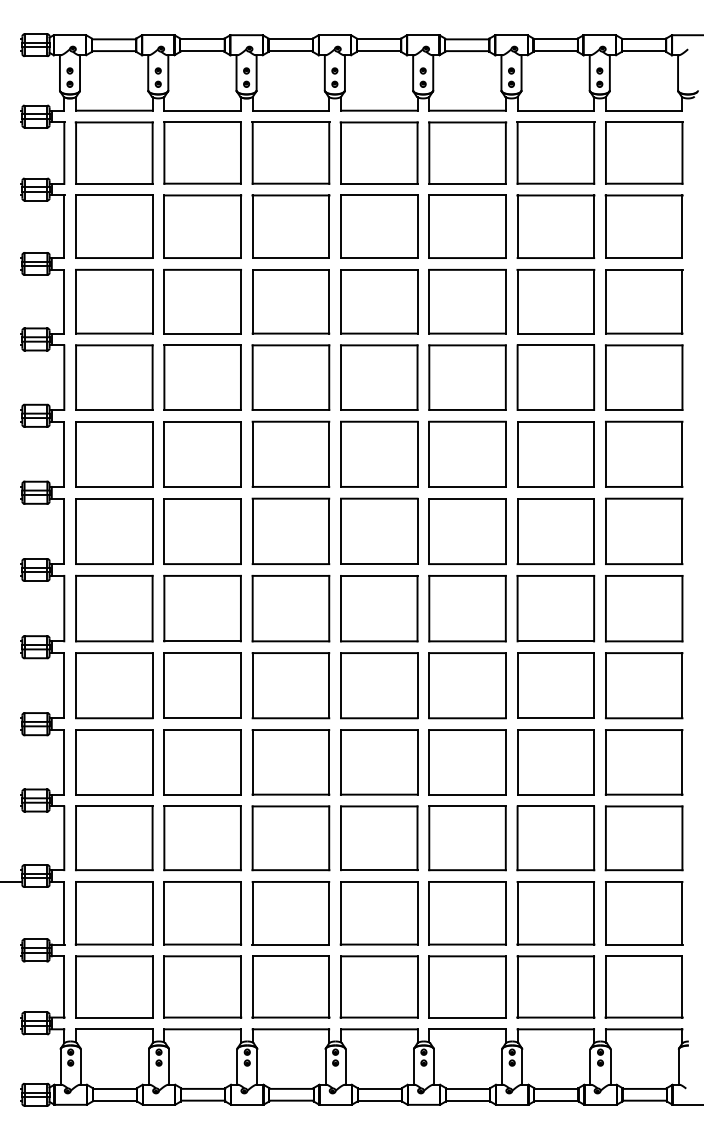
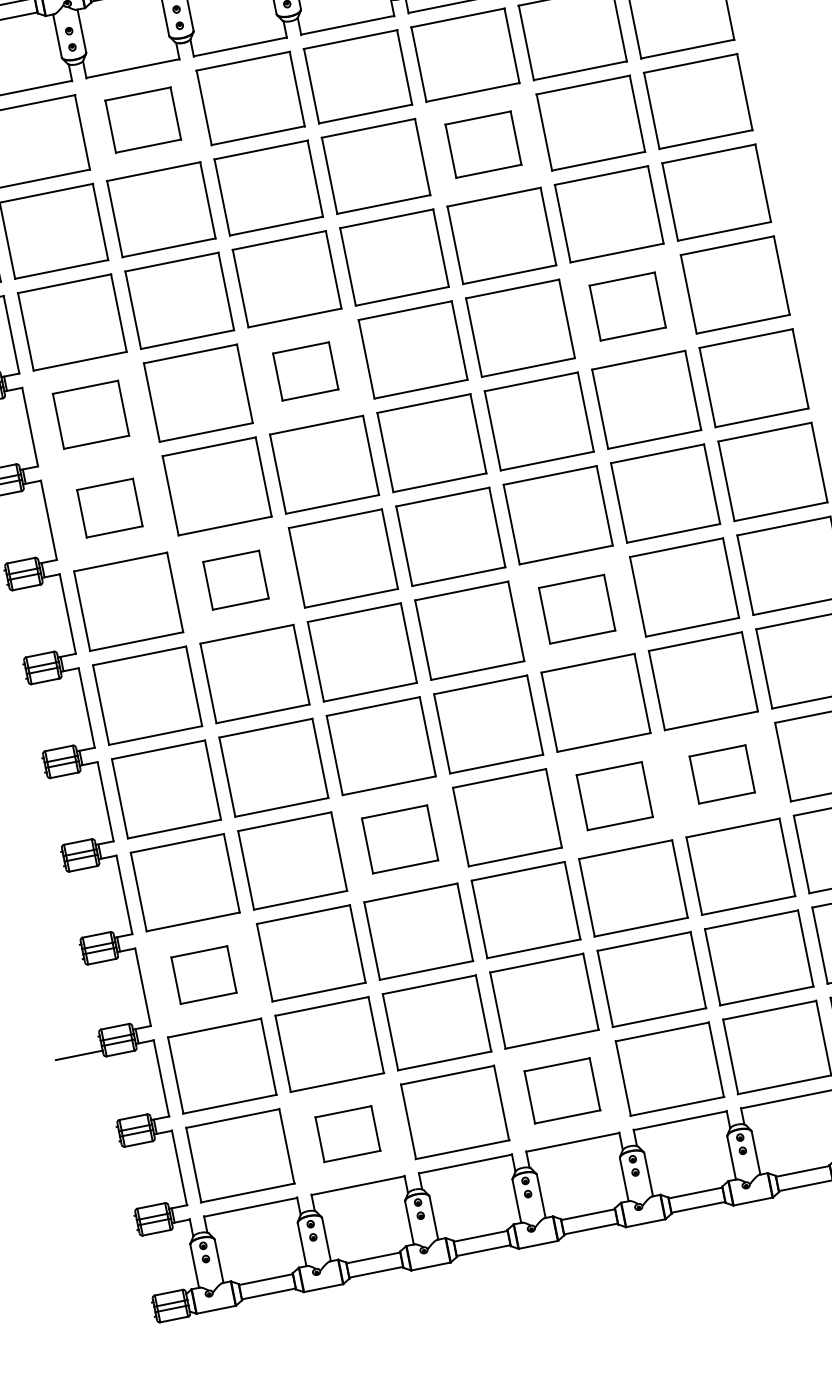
part: (202, 152) -> (142, 119), size x0.7
part: (467, 226) -> (483, 144), size x0.7
part: (114, 377) -> (91, 414), size x0.7
part: (290, 377) -> (305, 371), size x0.6
part: (555, 377) -> (627, 306), size x0.7
part: (114, 454) -> (110, 508), size x0.6
part: (202, 531) -> (235, 580), size x0.6
part: (467, 608) -> (577, 608), size x0.7
part: (290, 762) -> (399, 839), size x0.7
part: (467, 762) -> (614, 796), size x0.7
part: (555, 762) -> (721, 774), size x0.6
part: (114, 838) -> (204, 975), size x0.6
part: (202, 986) -> (347, 1133), size x0.6
part: (378, 986) -> (561, 1090), size x0.7

